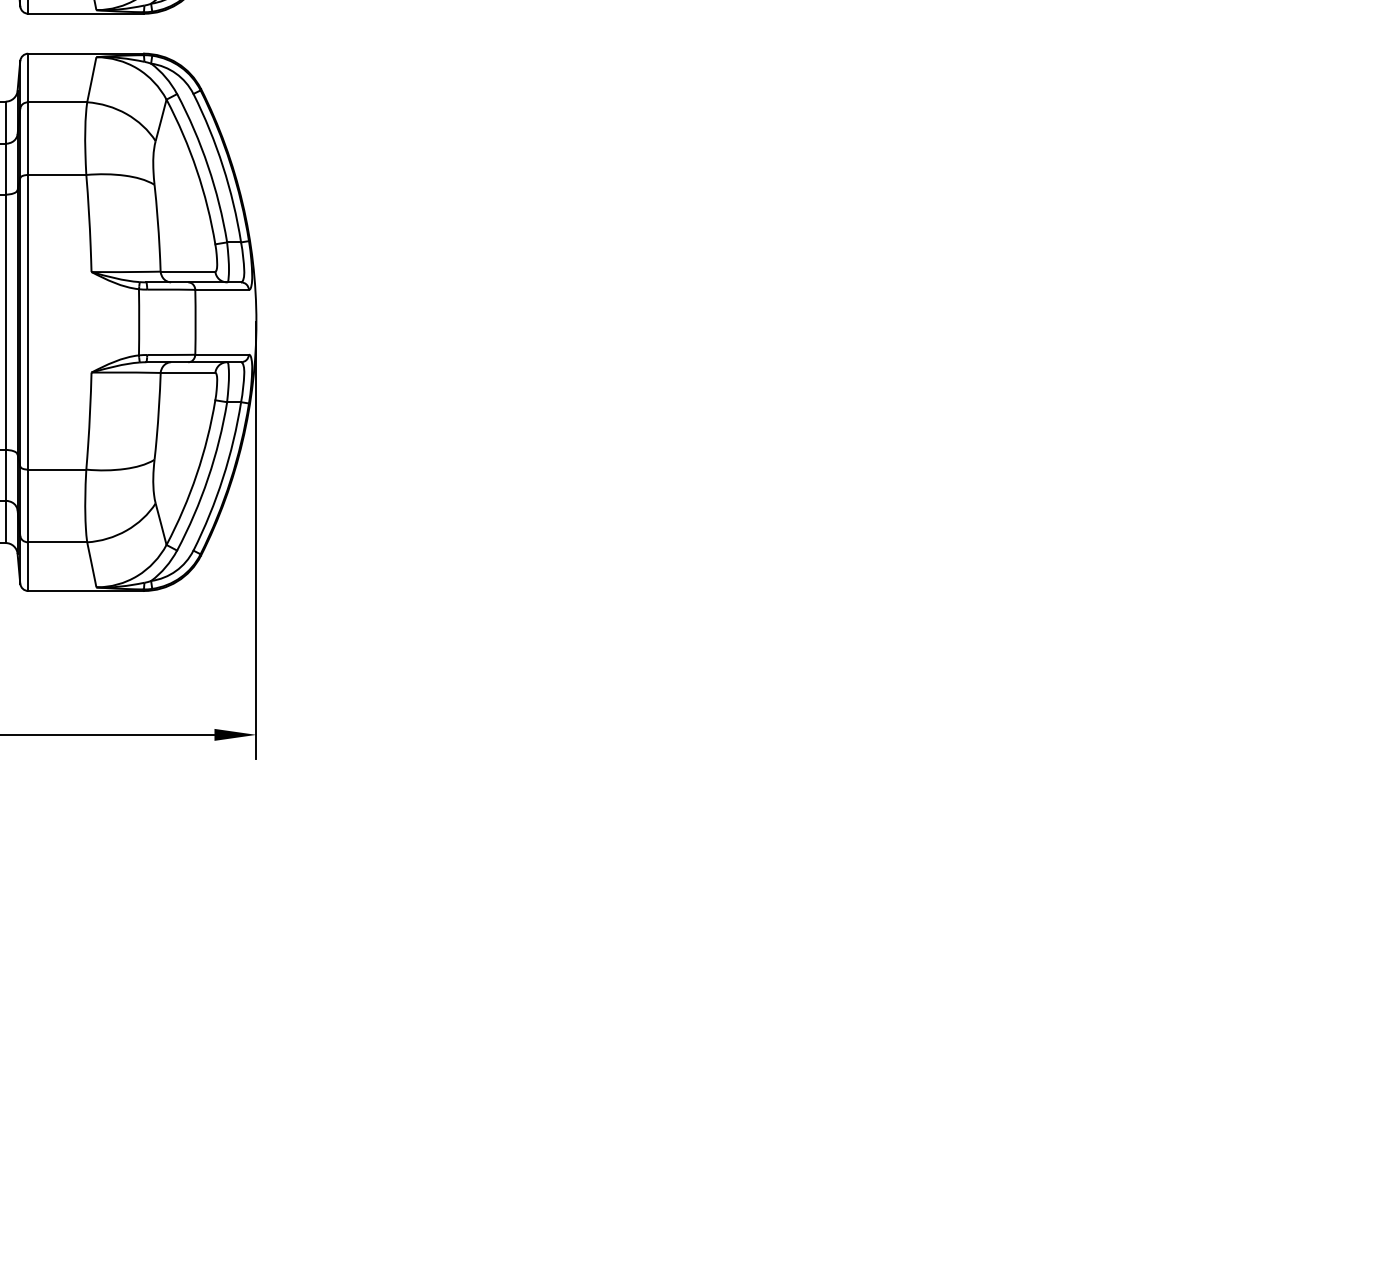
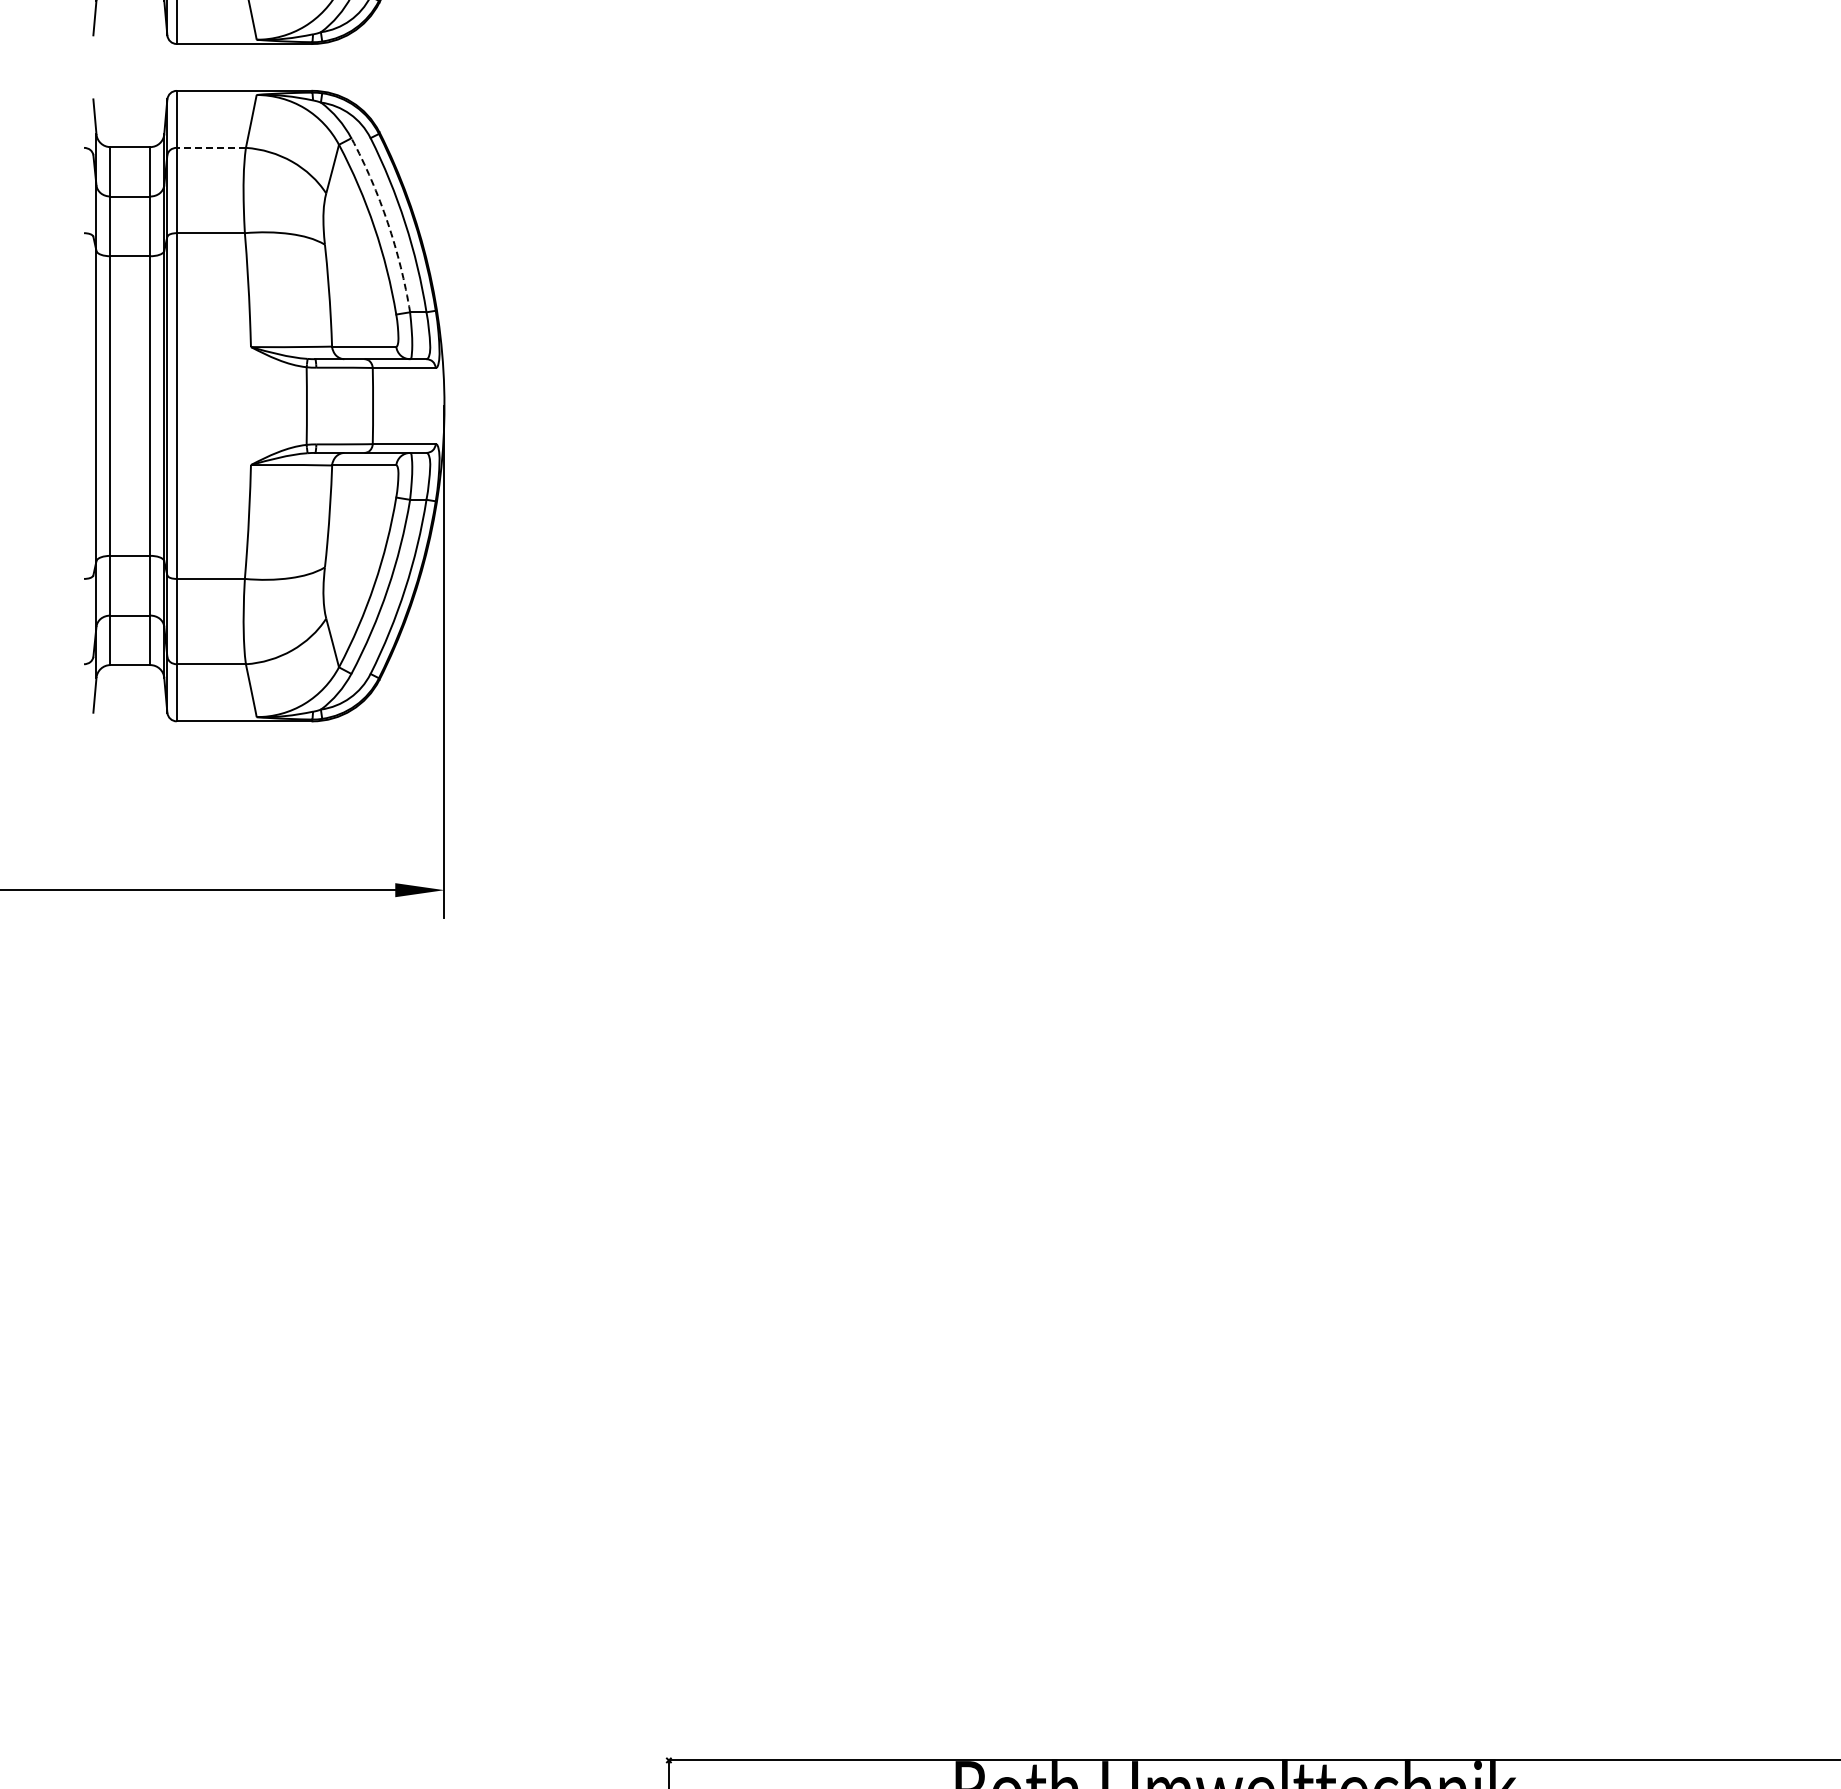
line: (57, 101) -> (211, 147), solid -> dashed
arc: (207, 165) -> (387, 222), solid -> dashed

